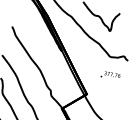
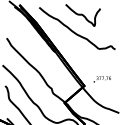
text: (109, 75) -> (101, 79), moved

